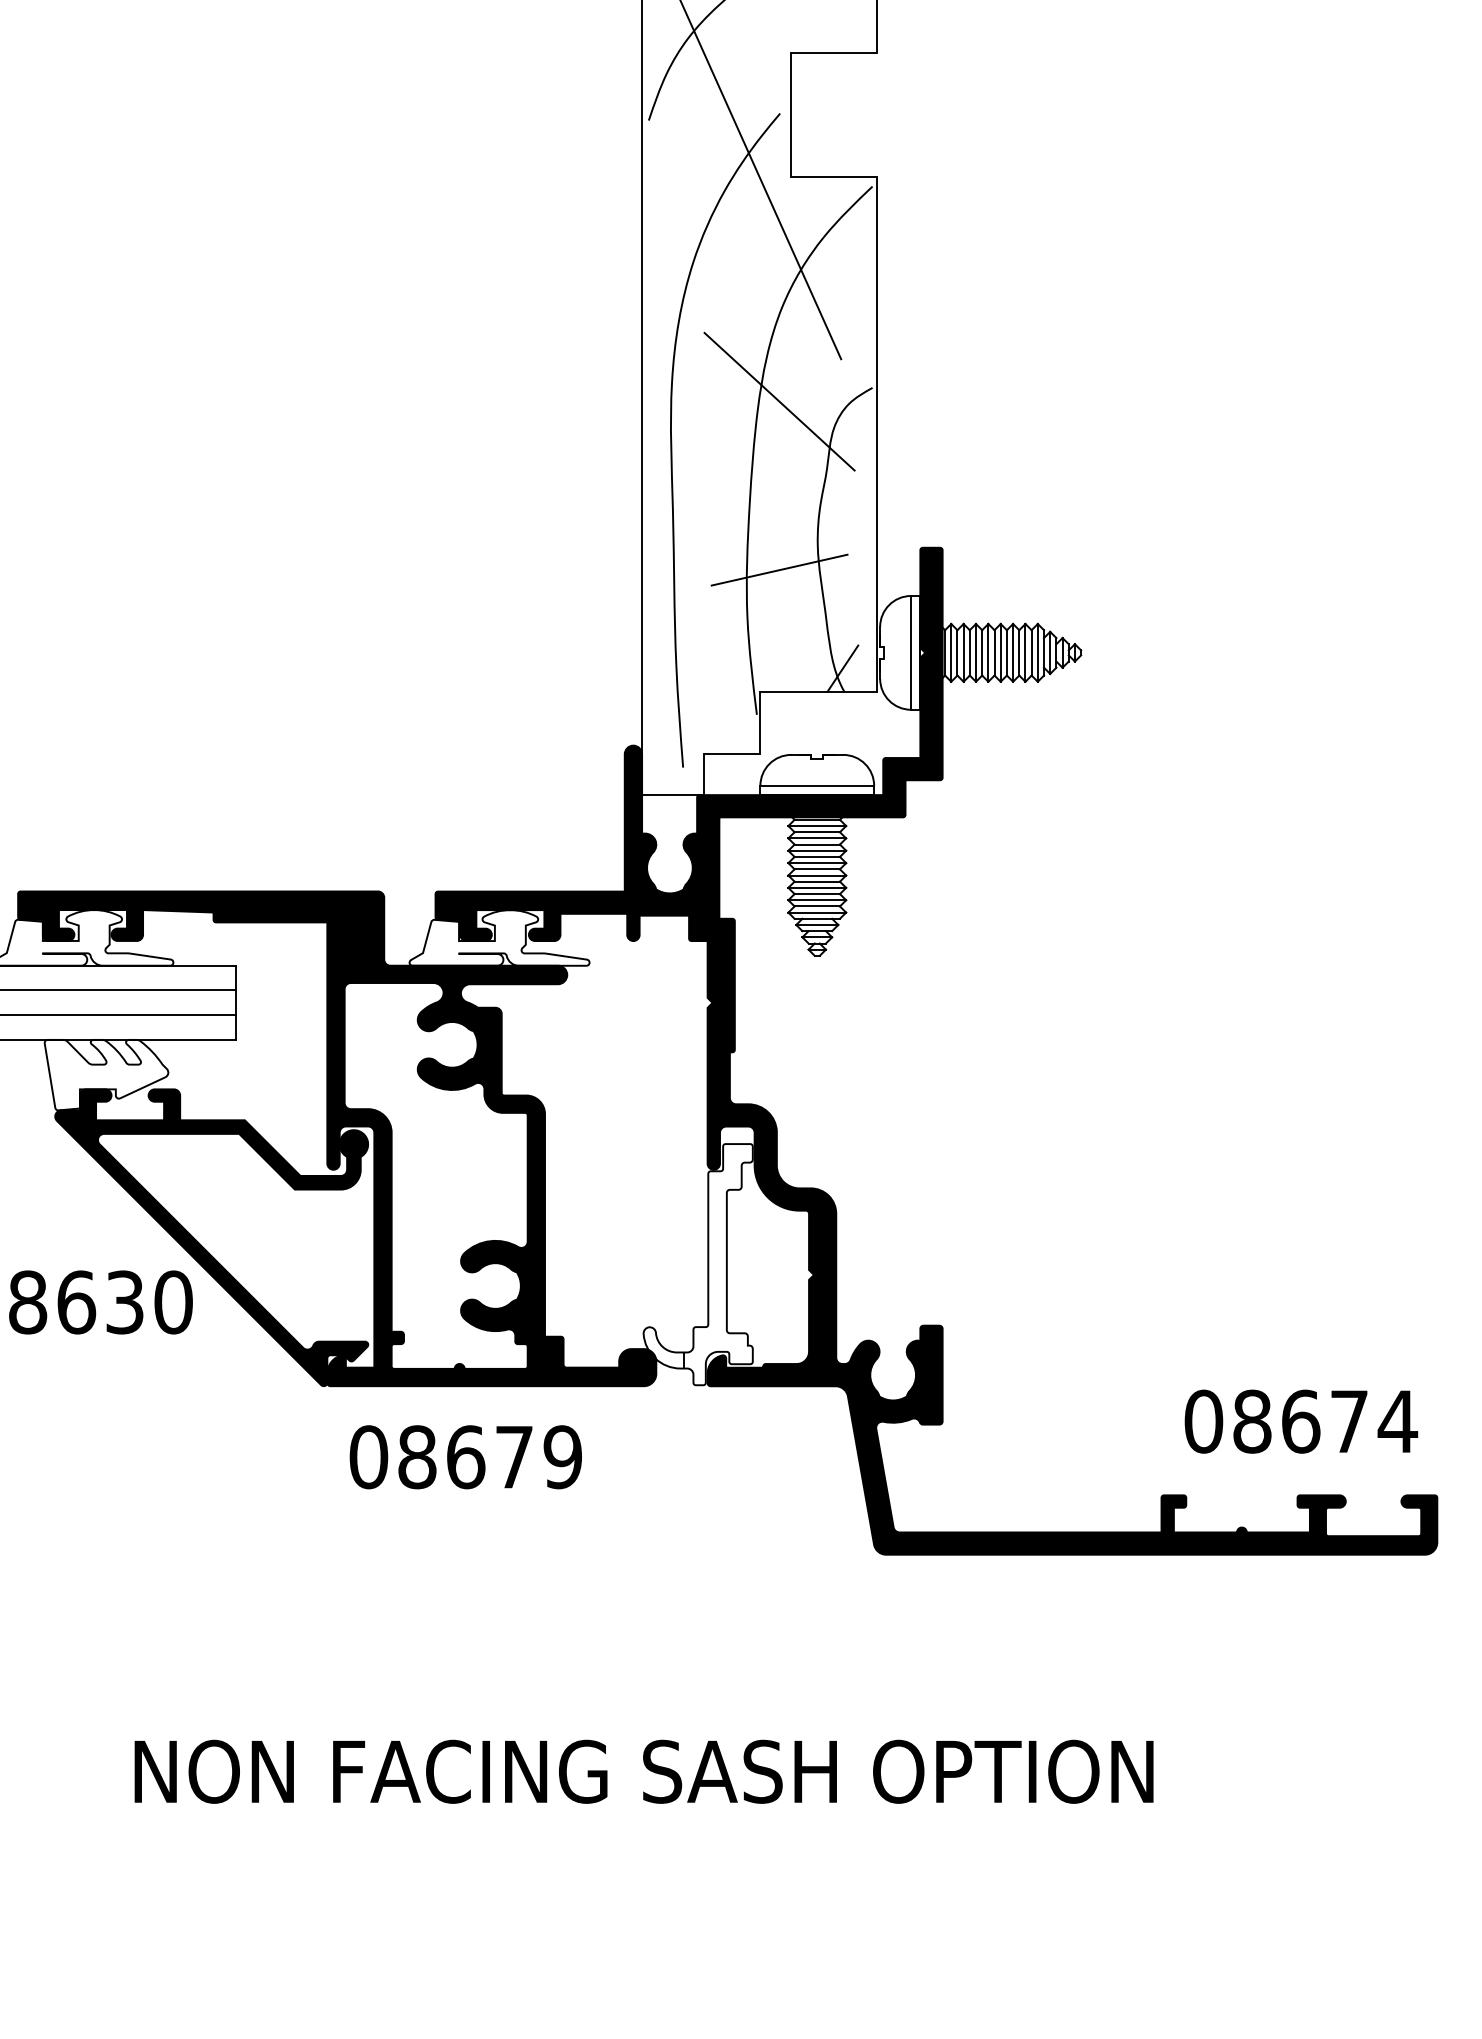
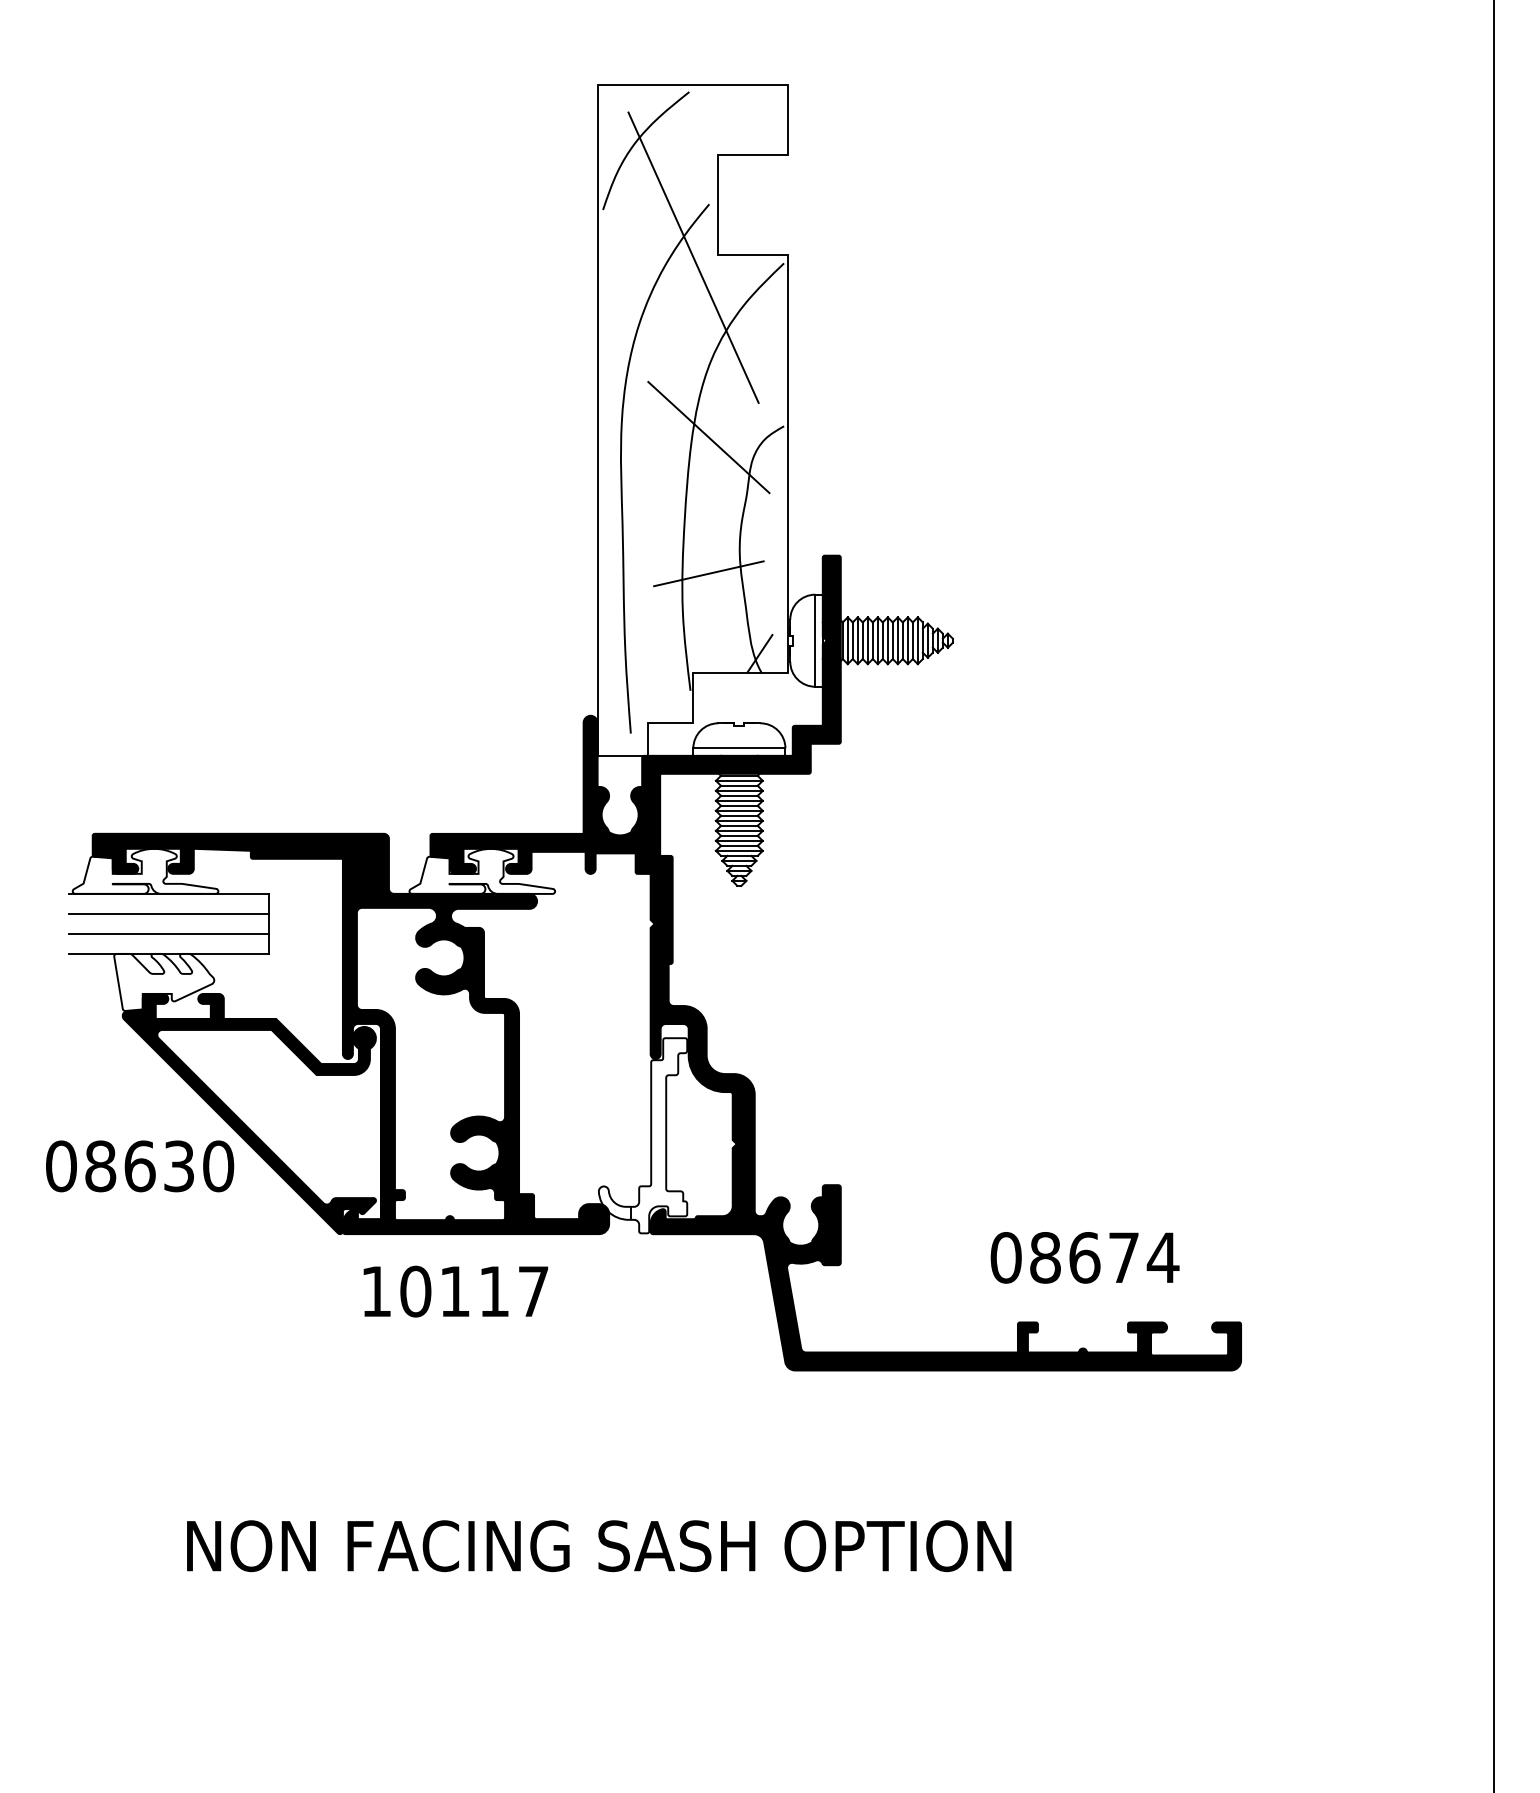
text: (1300, 1421) -> (1084, 1257), moved
text: (465, 1457) -> (454, 1291), 08679 -> 10117

